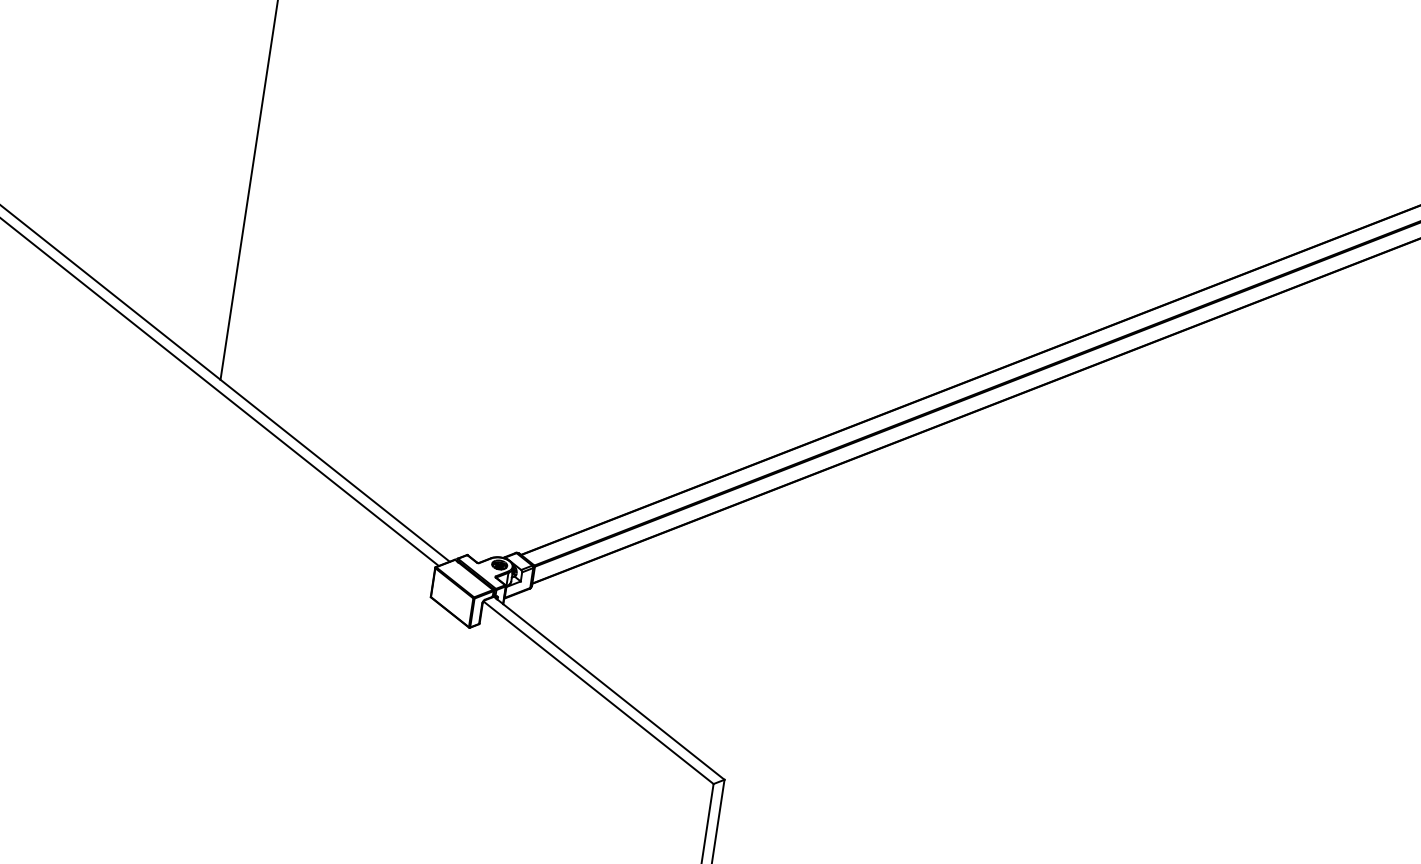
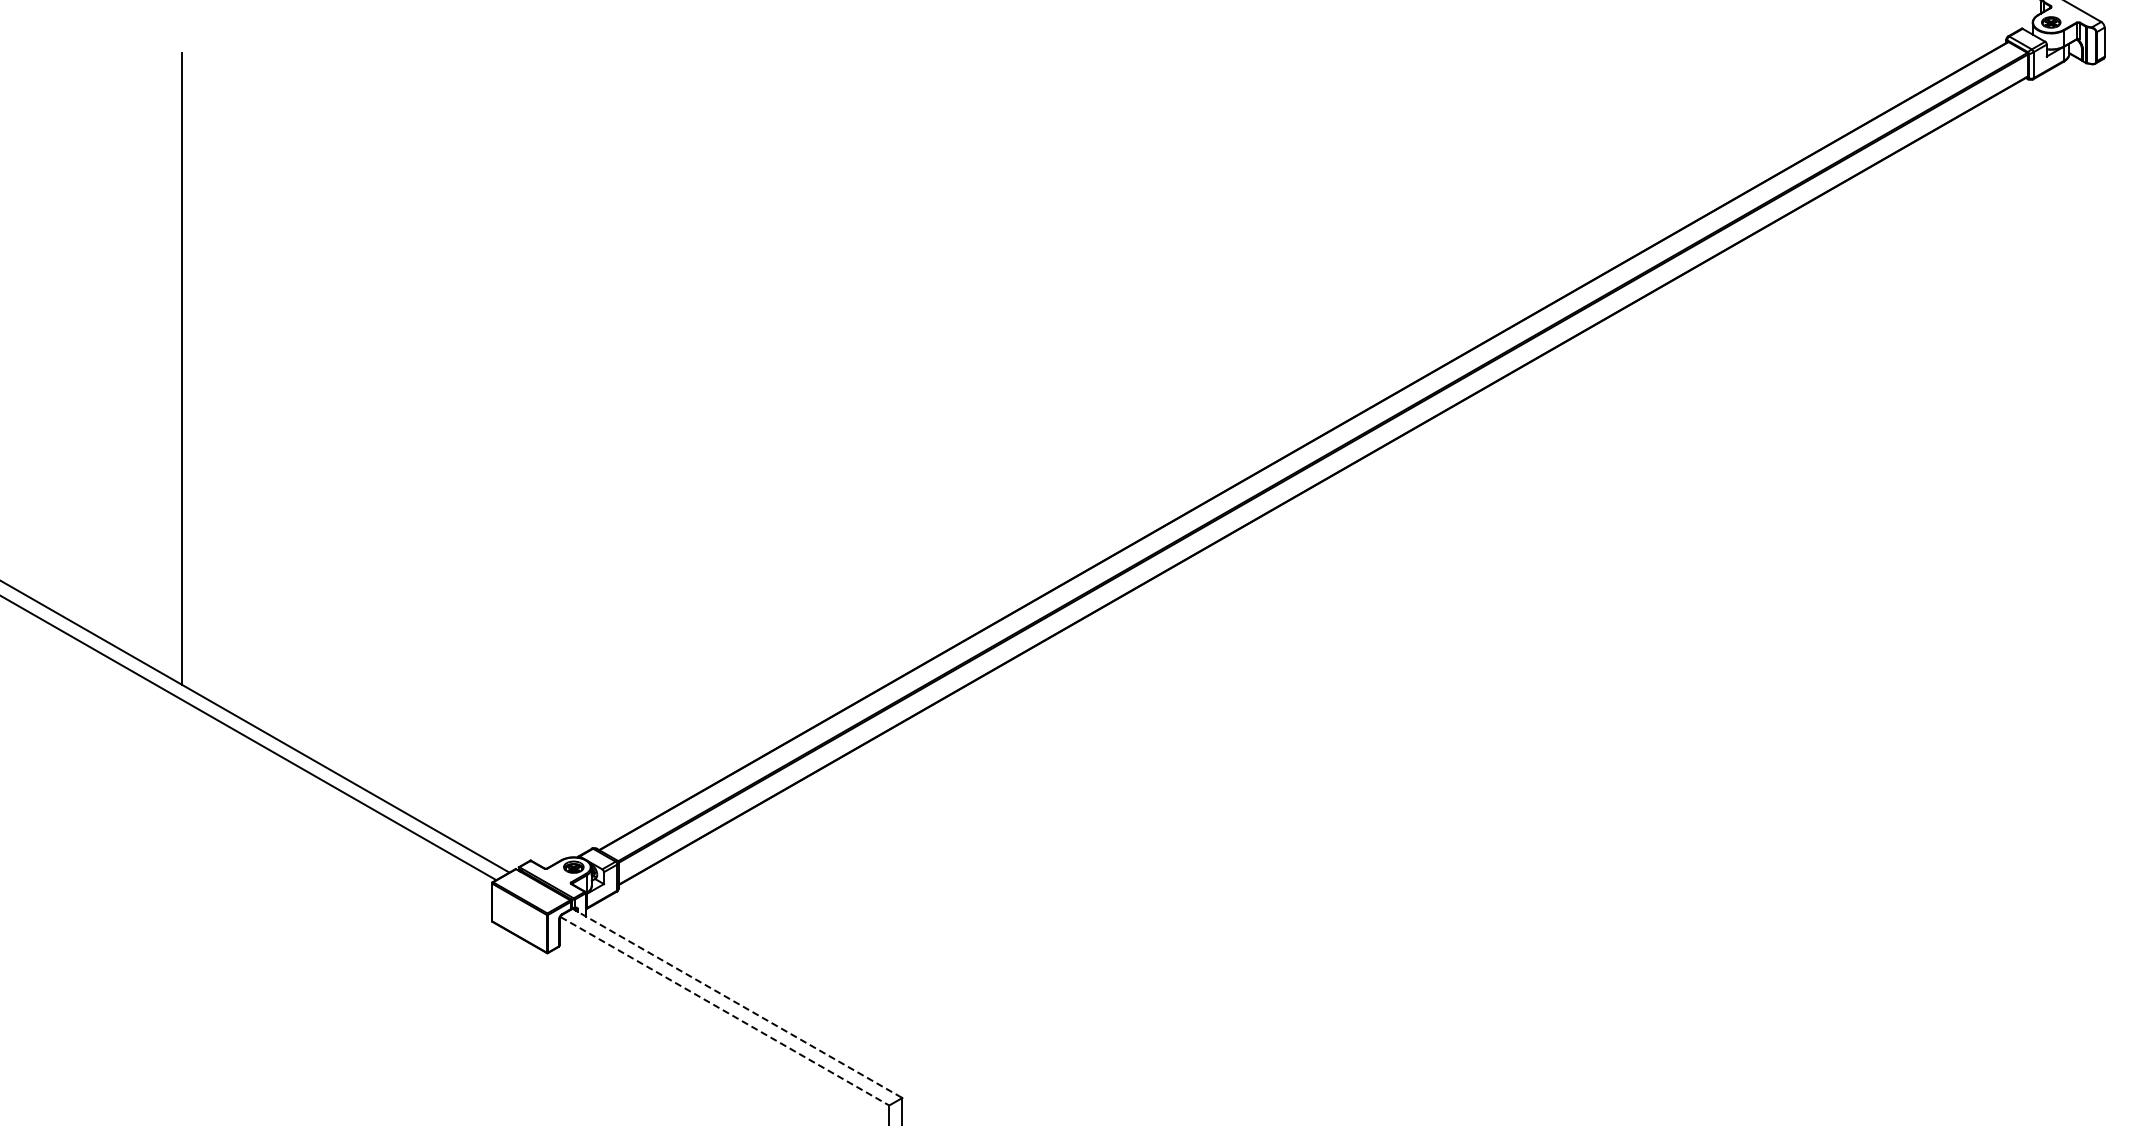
line: (608, 688) -> (736, 1003), solid -> dashed
line: (599, 693) -> (725, 1011), solid -> dashed

